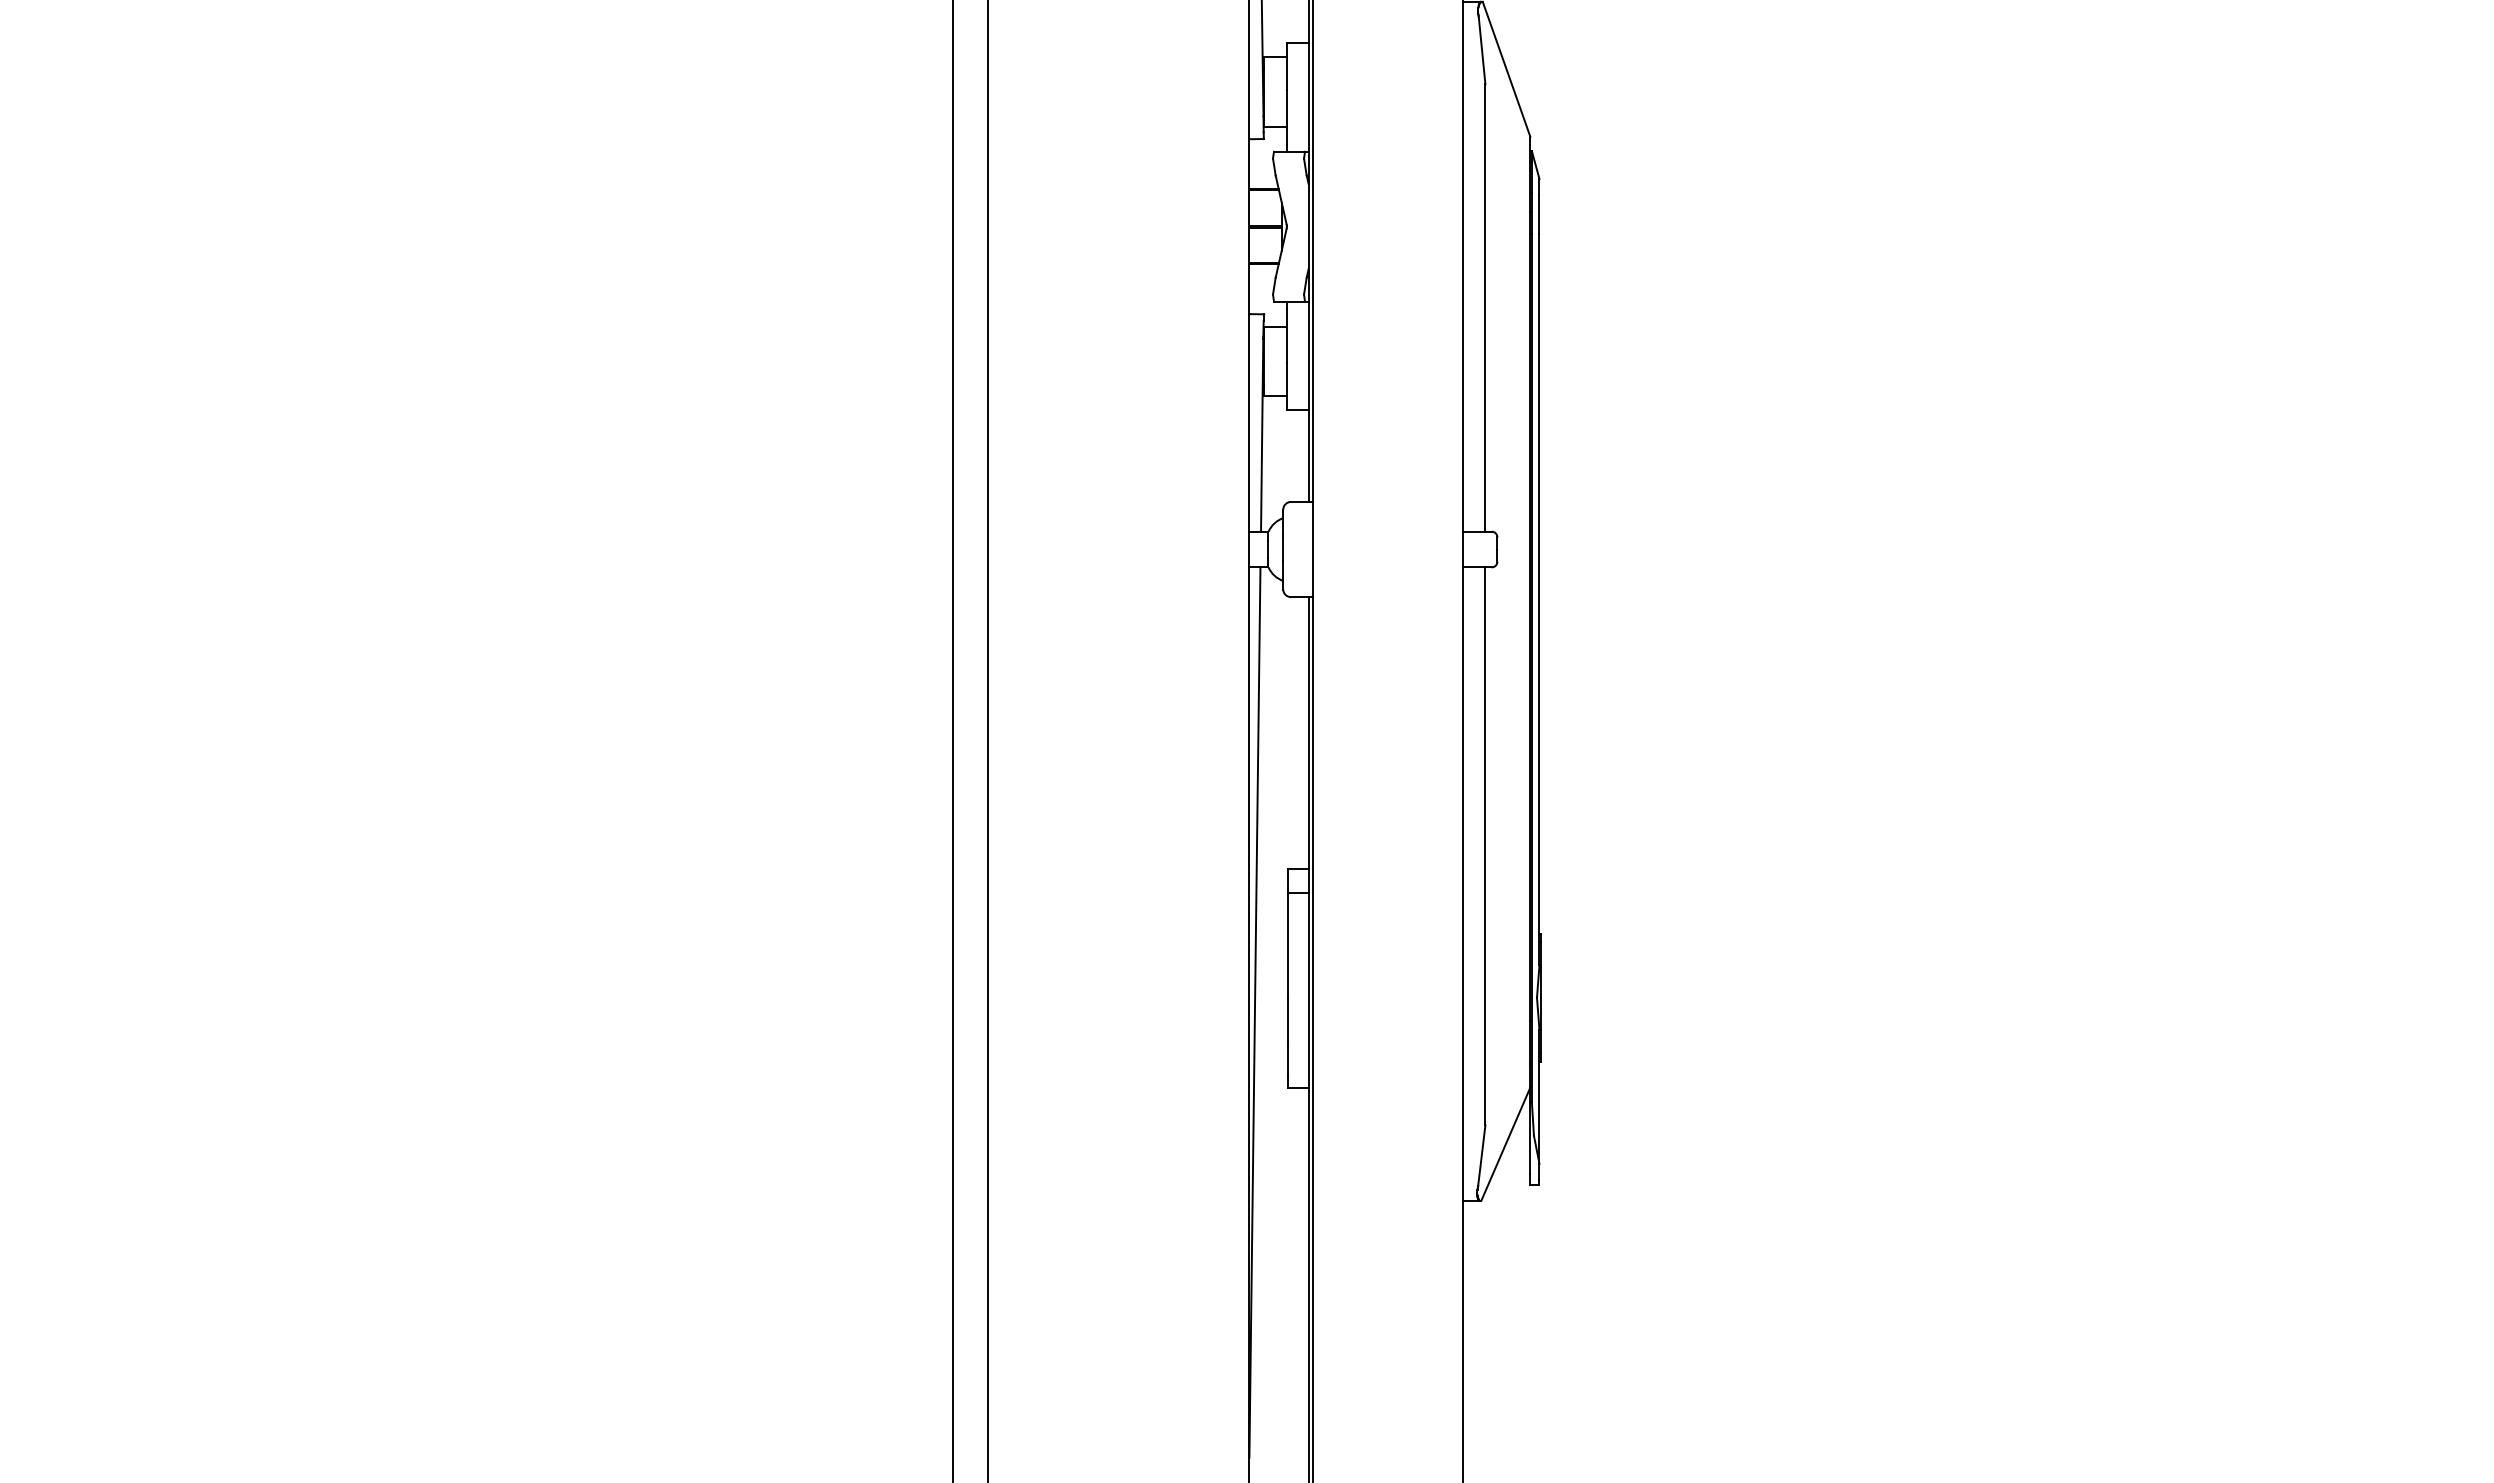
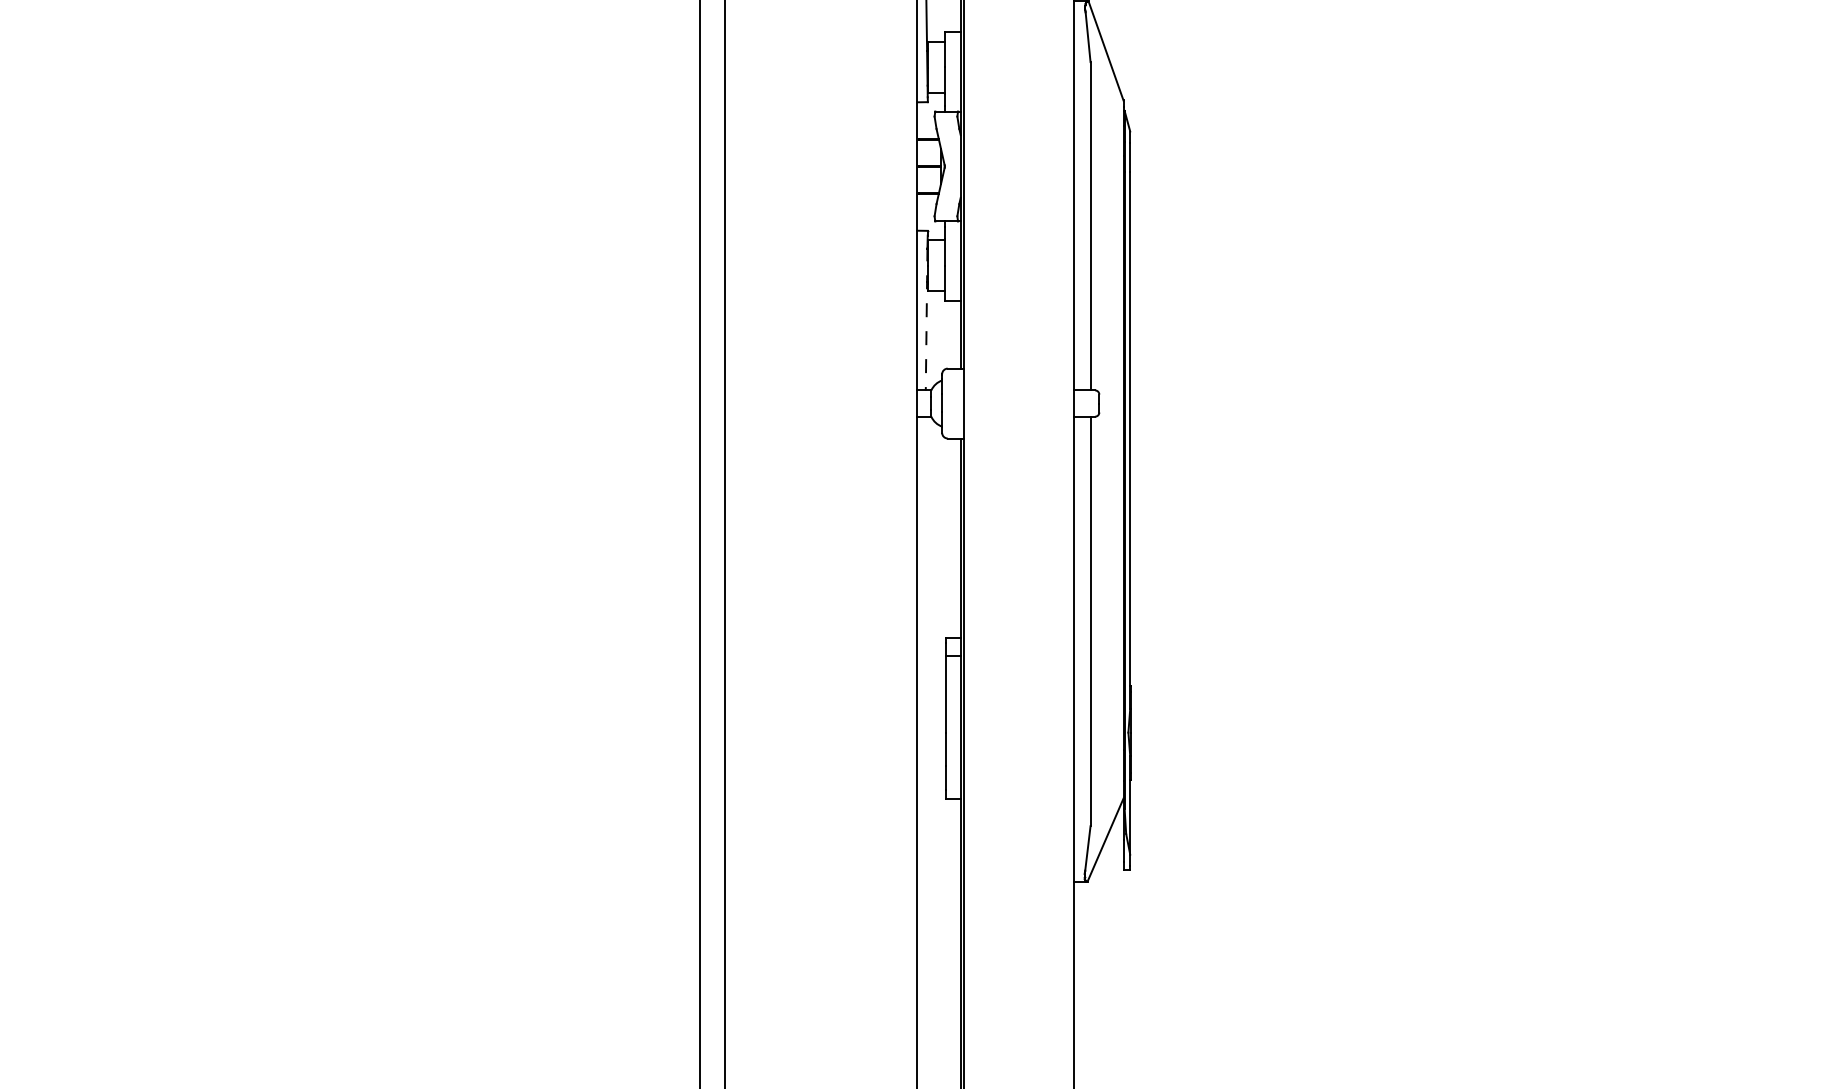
line: (1262, 434) -> (926, 319), solid -> dashed
line: (1254, 1012) -> (921, 743), removed

